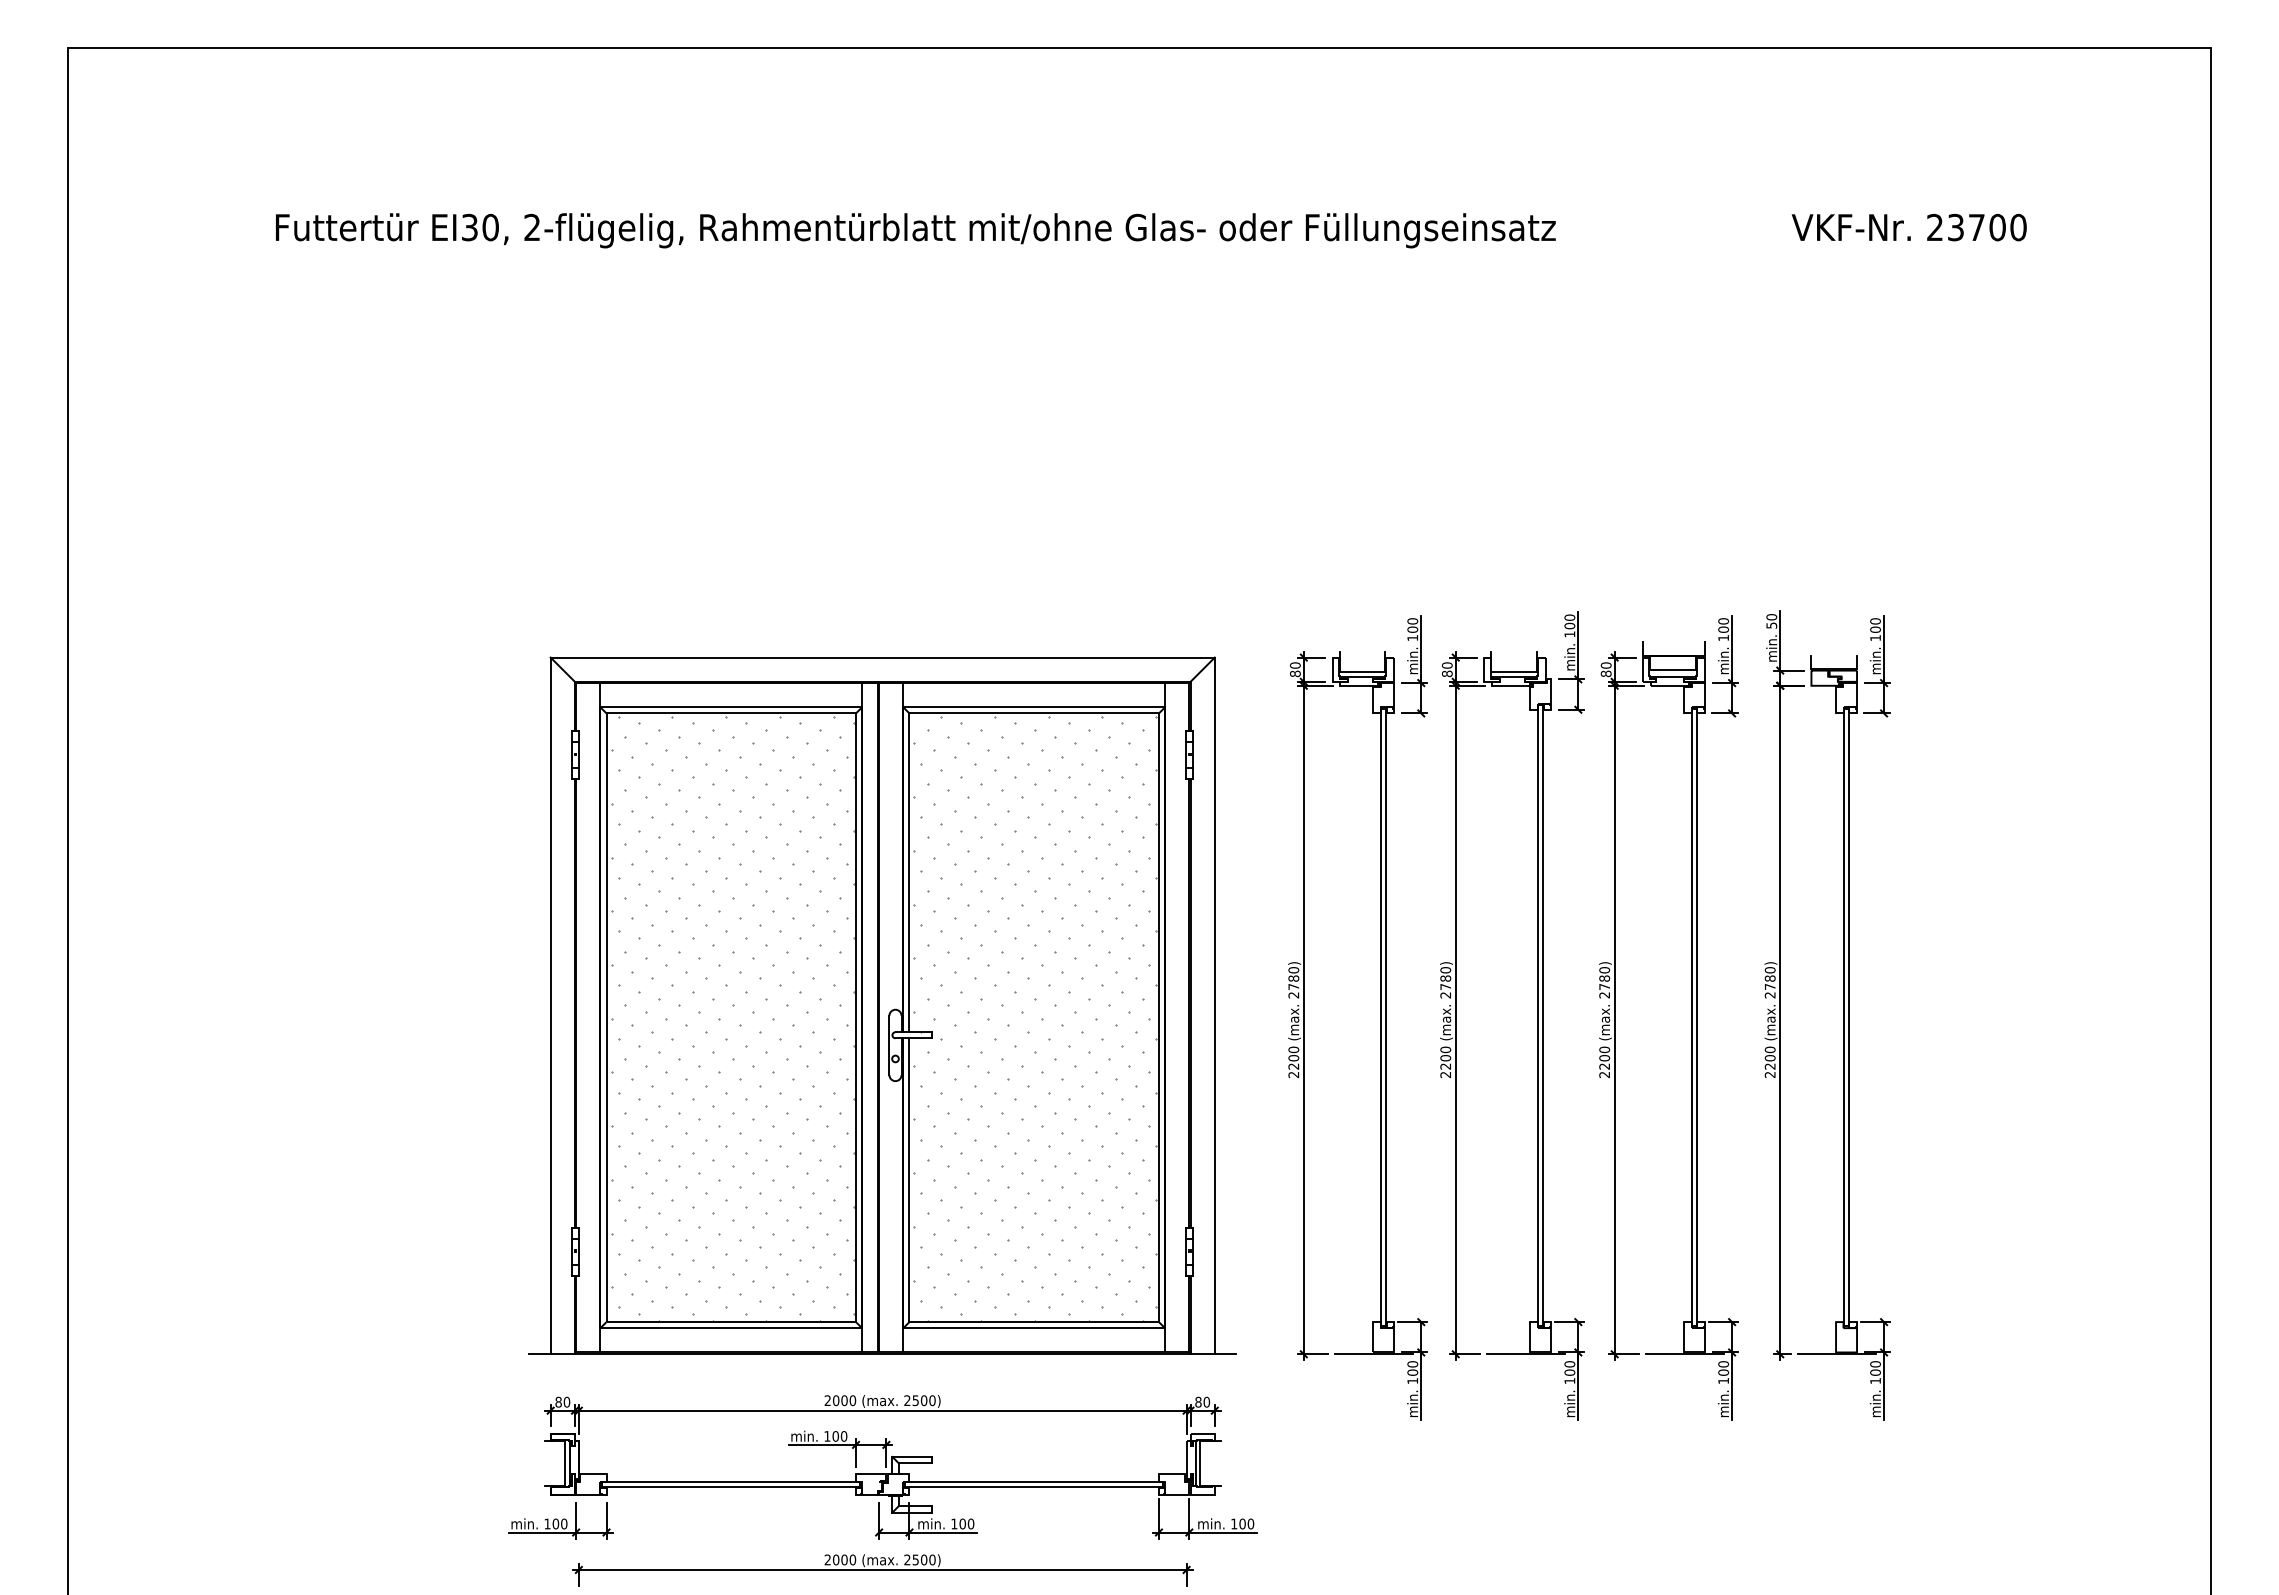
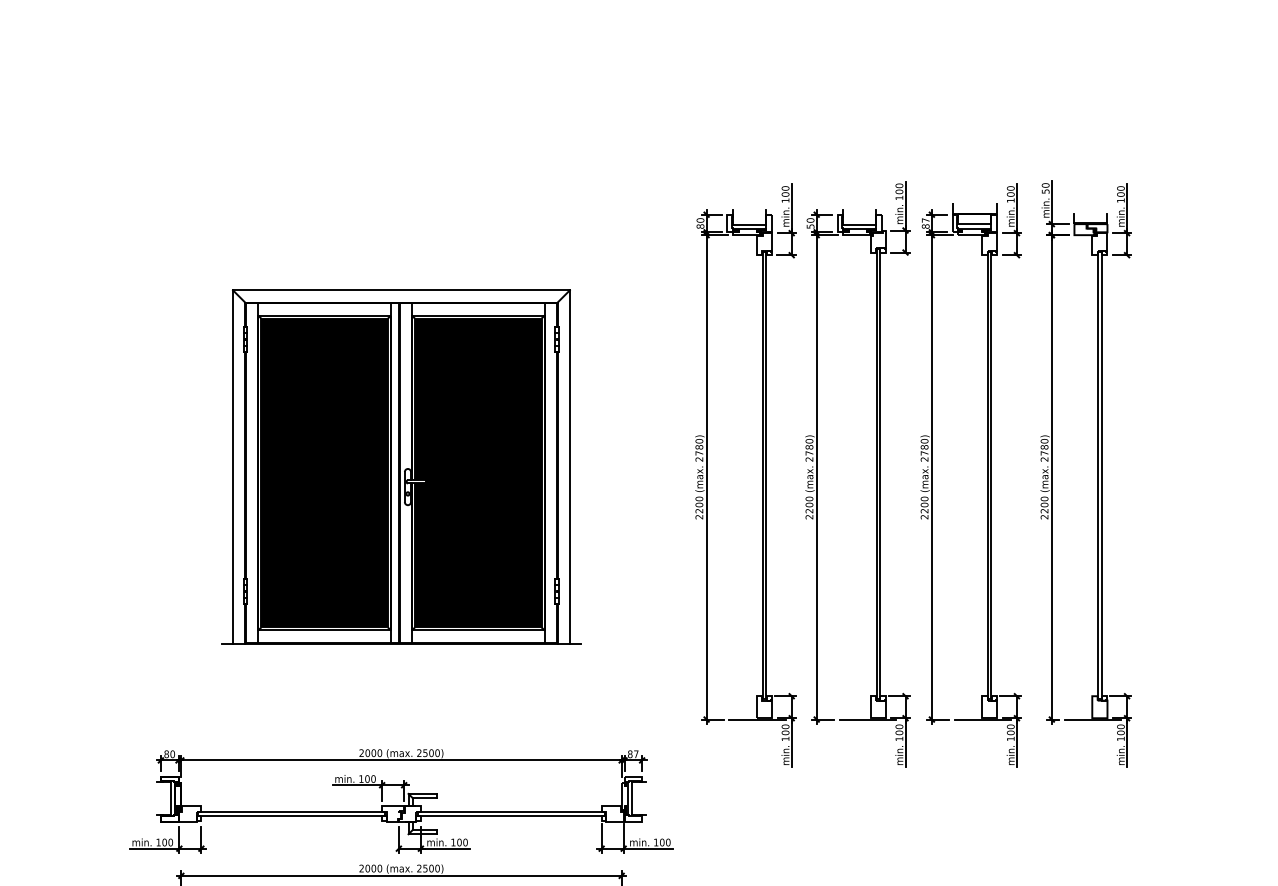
text: (1605, 665) -> (925, 220), 80 -> 87
text: (1446, 673) -> (810, 226), 80 -> 50
part: (882, 1005) -> (401, 466), size x0.7
text: (1206, 1401) -> (636, 753), 80 -> 87

